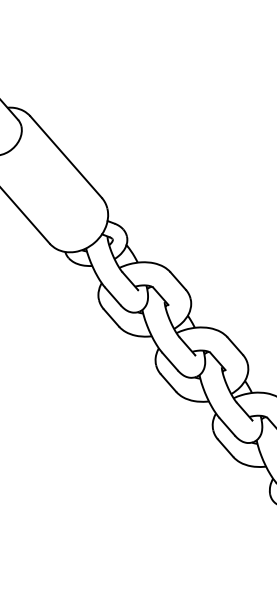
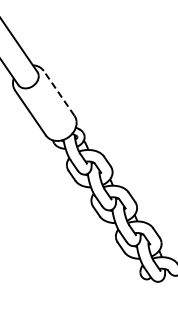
line: (64, 155) -> (58, 92), solid -> dashed

